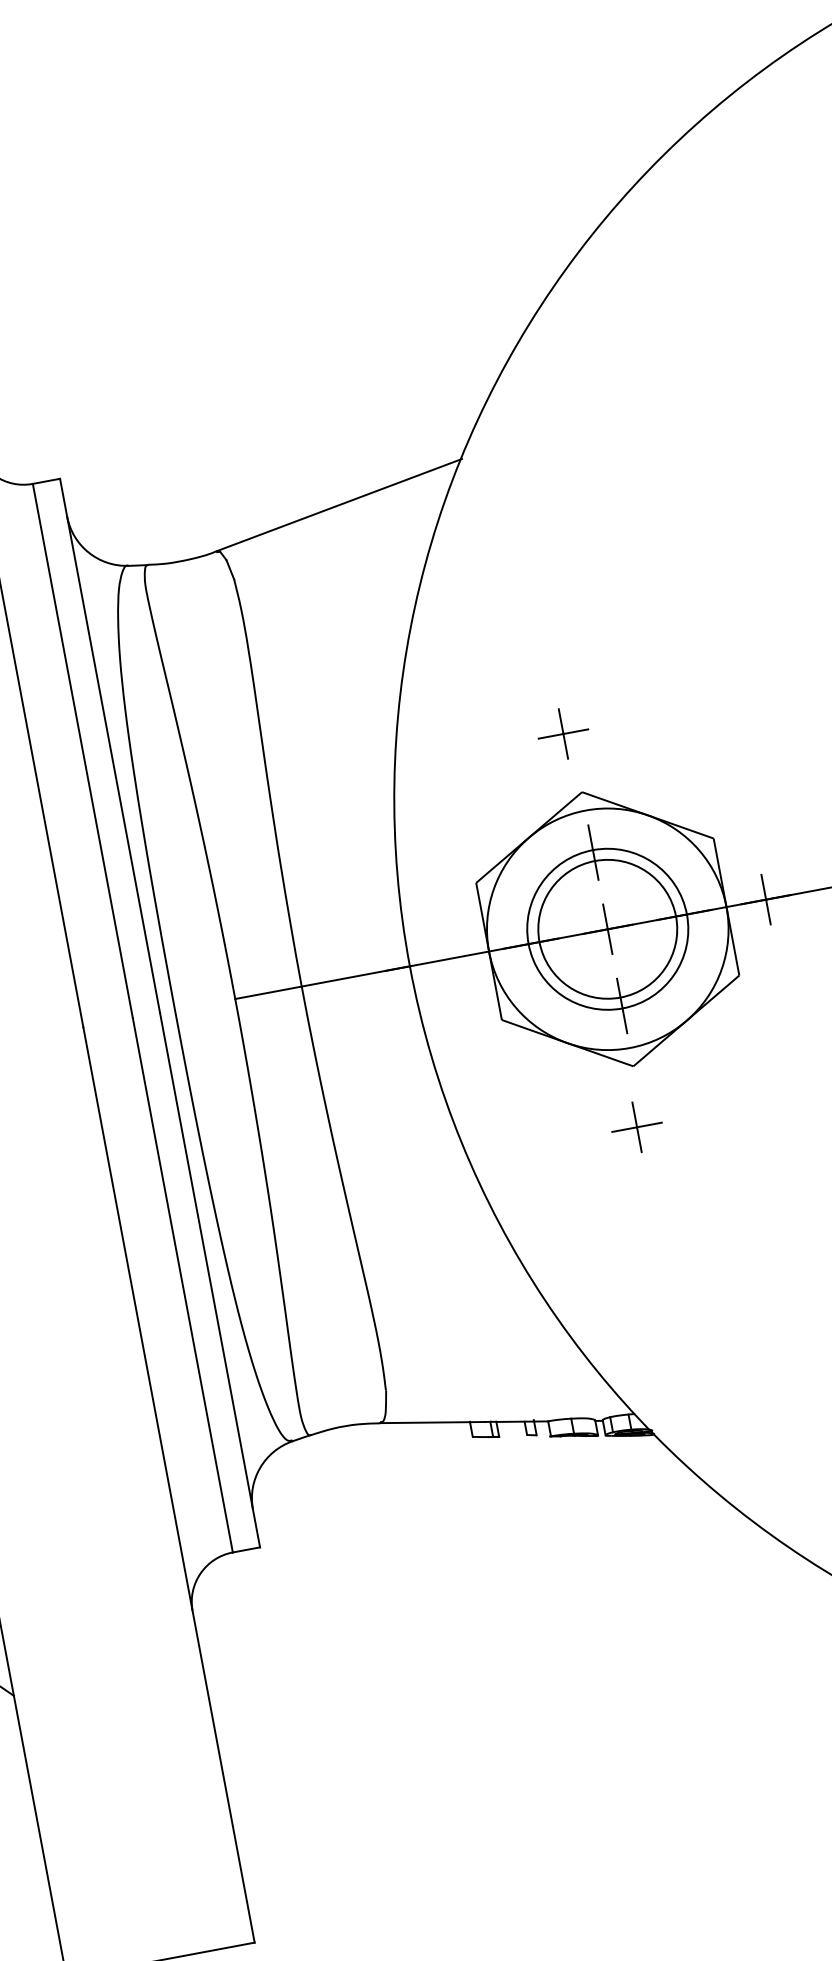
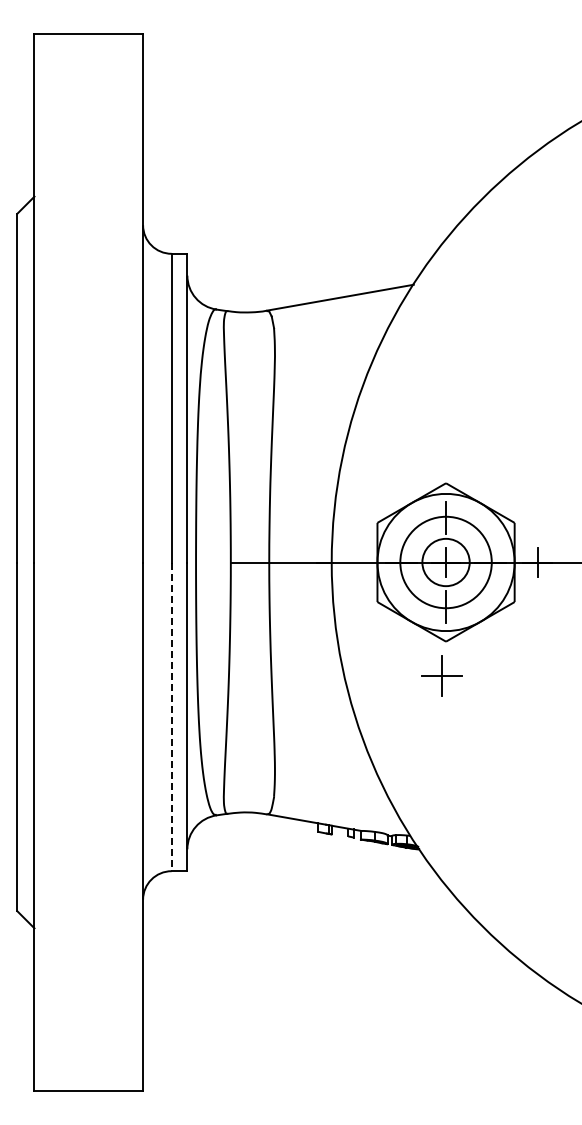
part: (562, 733) -> (441, 448), removed
circle: (606, 929) -> (445, 562), size x0.6
part: (636, 1126) -> (441, 675), size x1.4
line: (182, 1286) -> (171, 717), solid -> dashed

